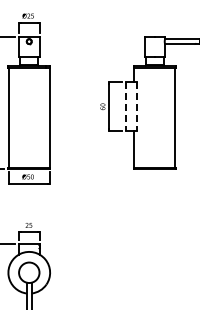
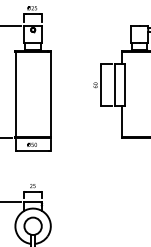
line: (126, 106) -> (115, 85), dashed -> solid
line: (137, 106) -> (125, 85), dashed -> solid

